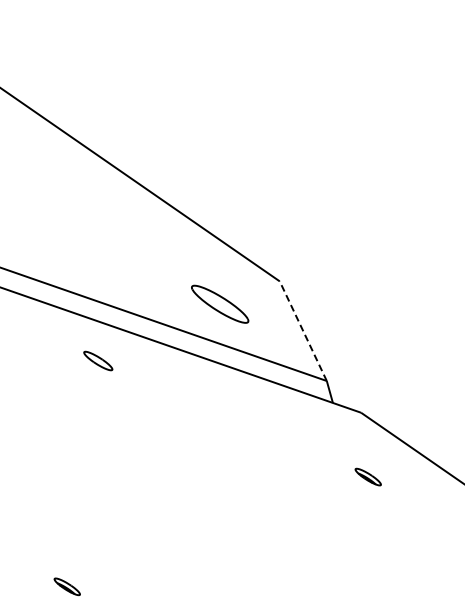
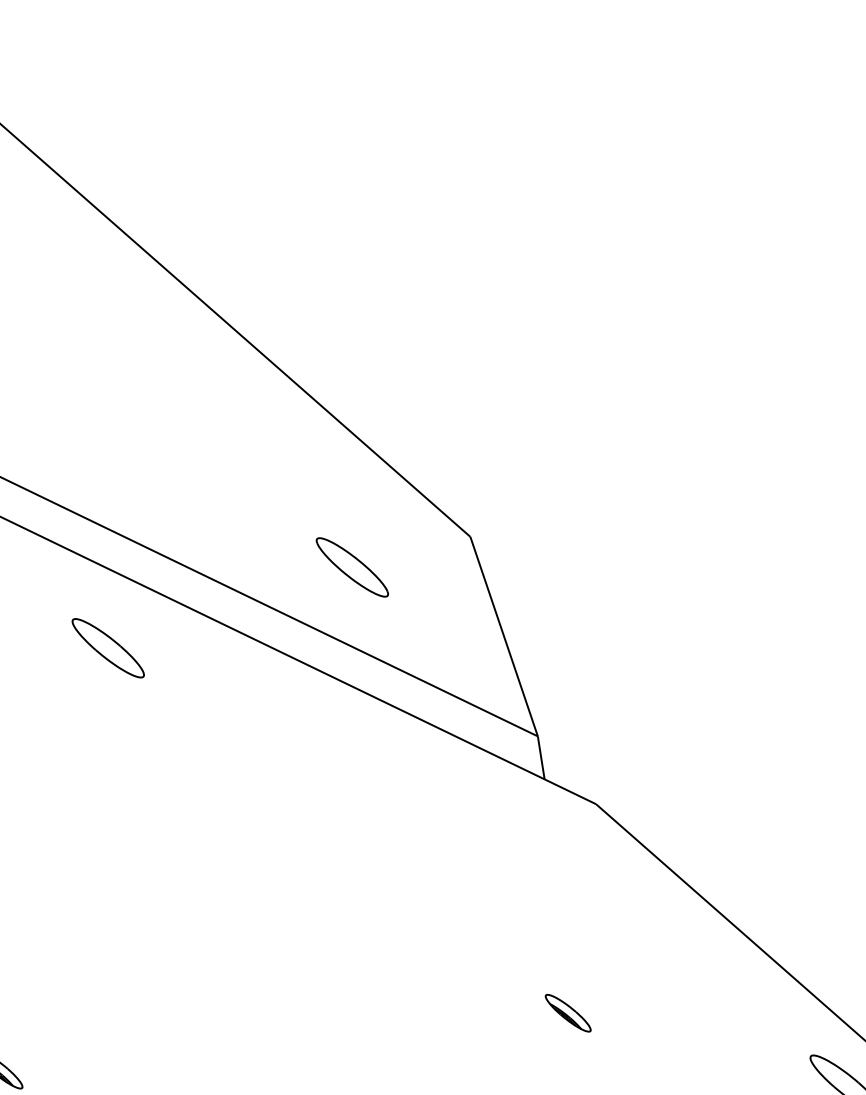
part: (220, 304) -> (352, 567), size x0.71
line: (303, 330) -> (504, 635), dashed -> solid
part: (98, 360) -> (108, 647), size x1.43
part: (367, 476) -> (566, 1011), moved

